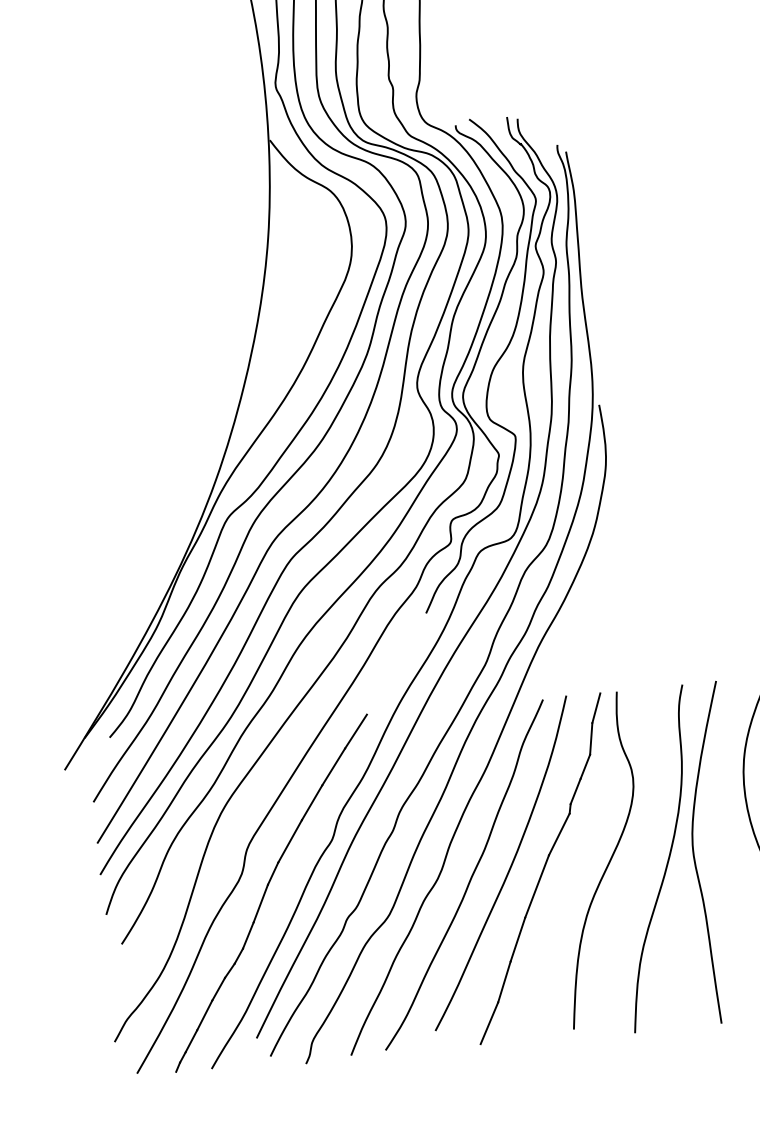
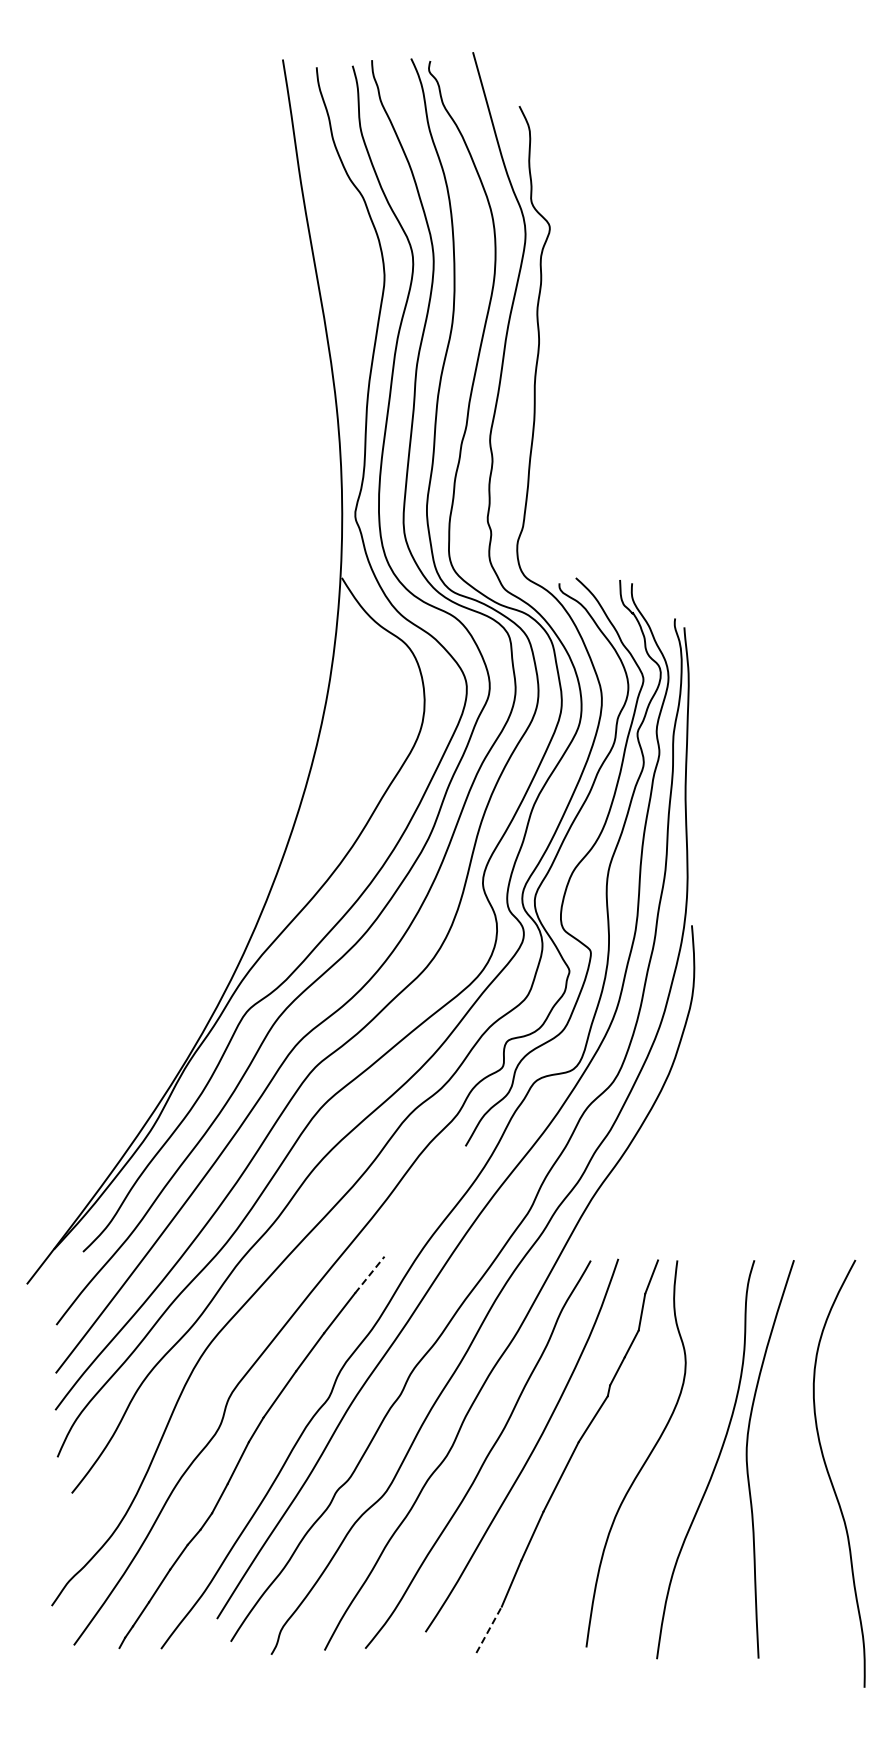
line: (356, 731) -> (370, 1274), solid -> dashed
line: (489, 1022) -> (489, 1629), solid -> dashed

